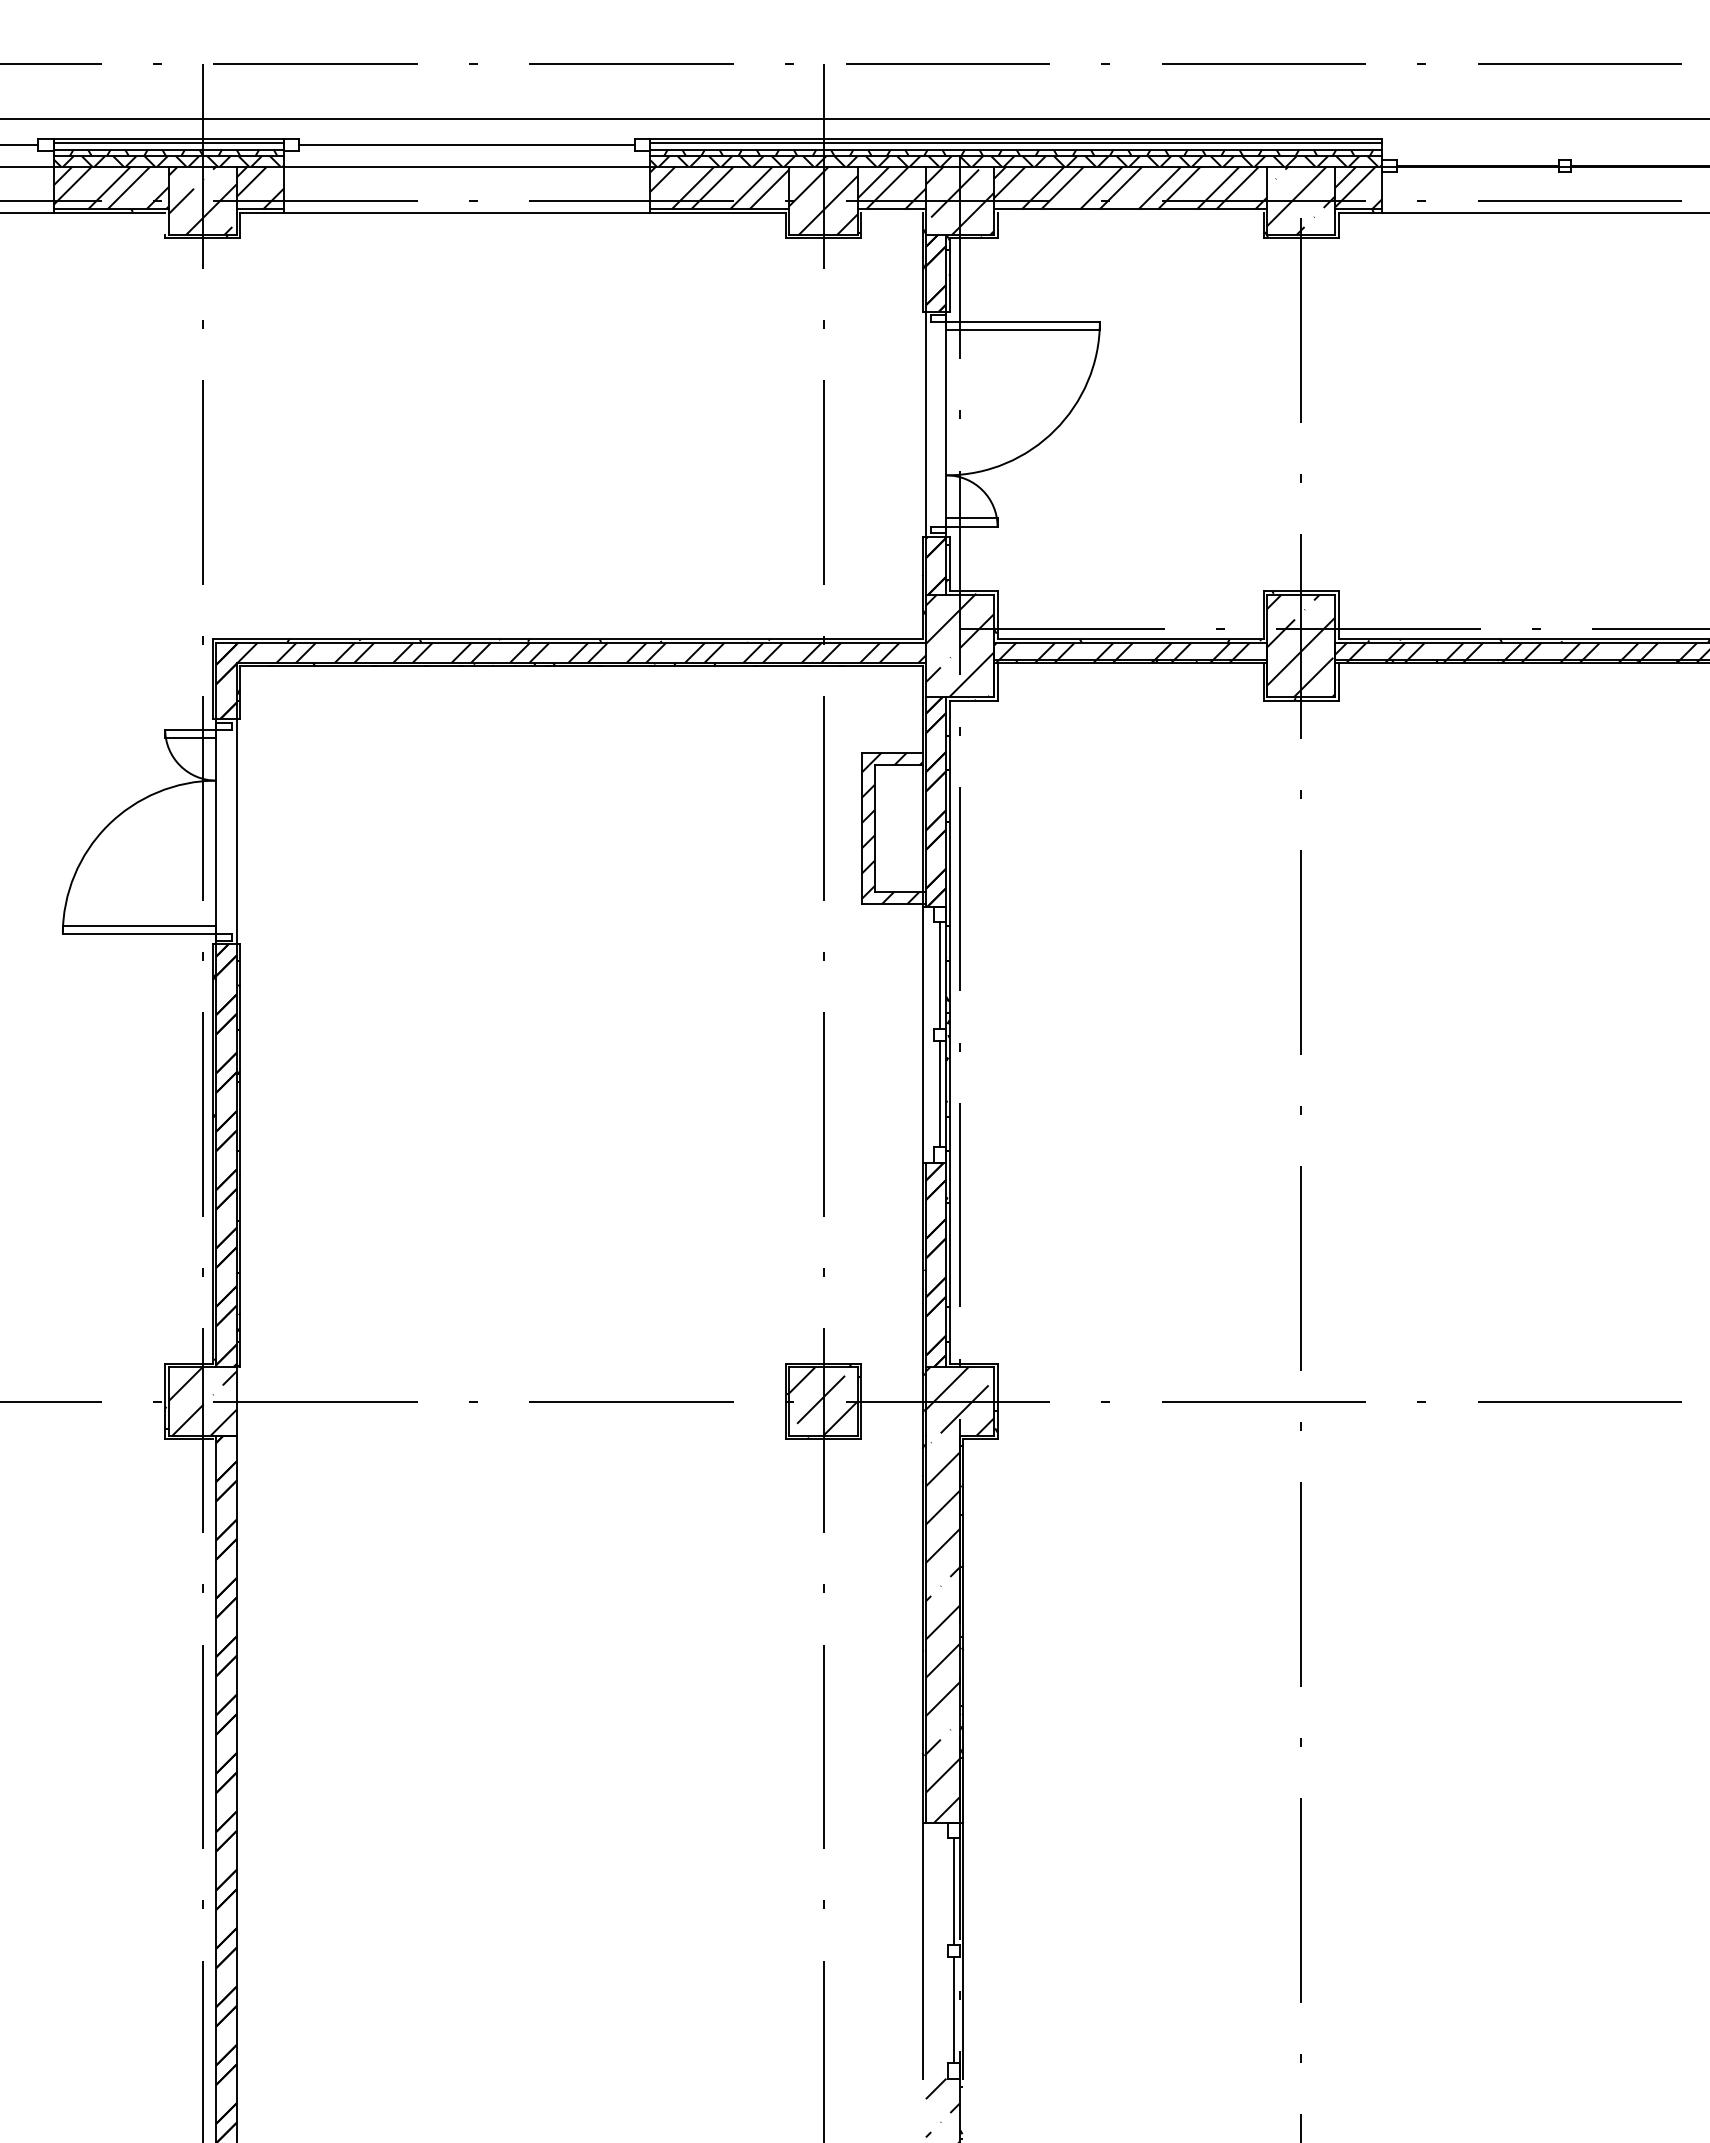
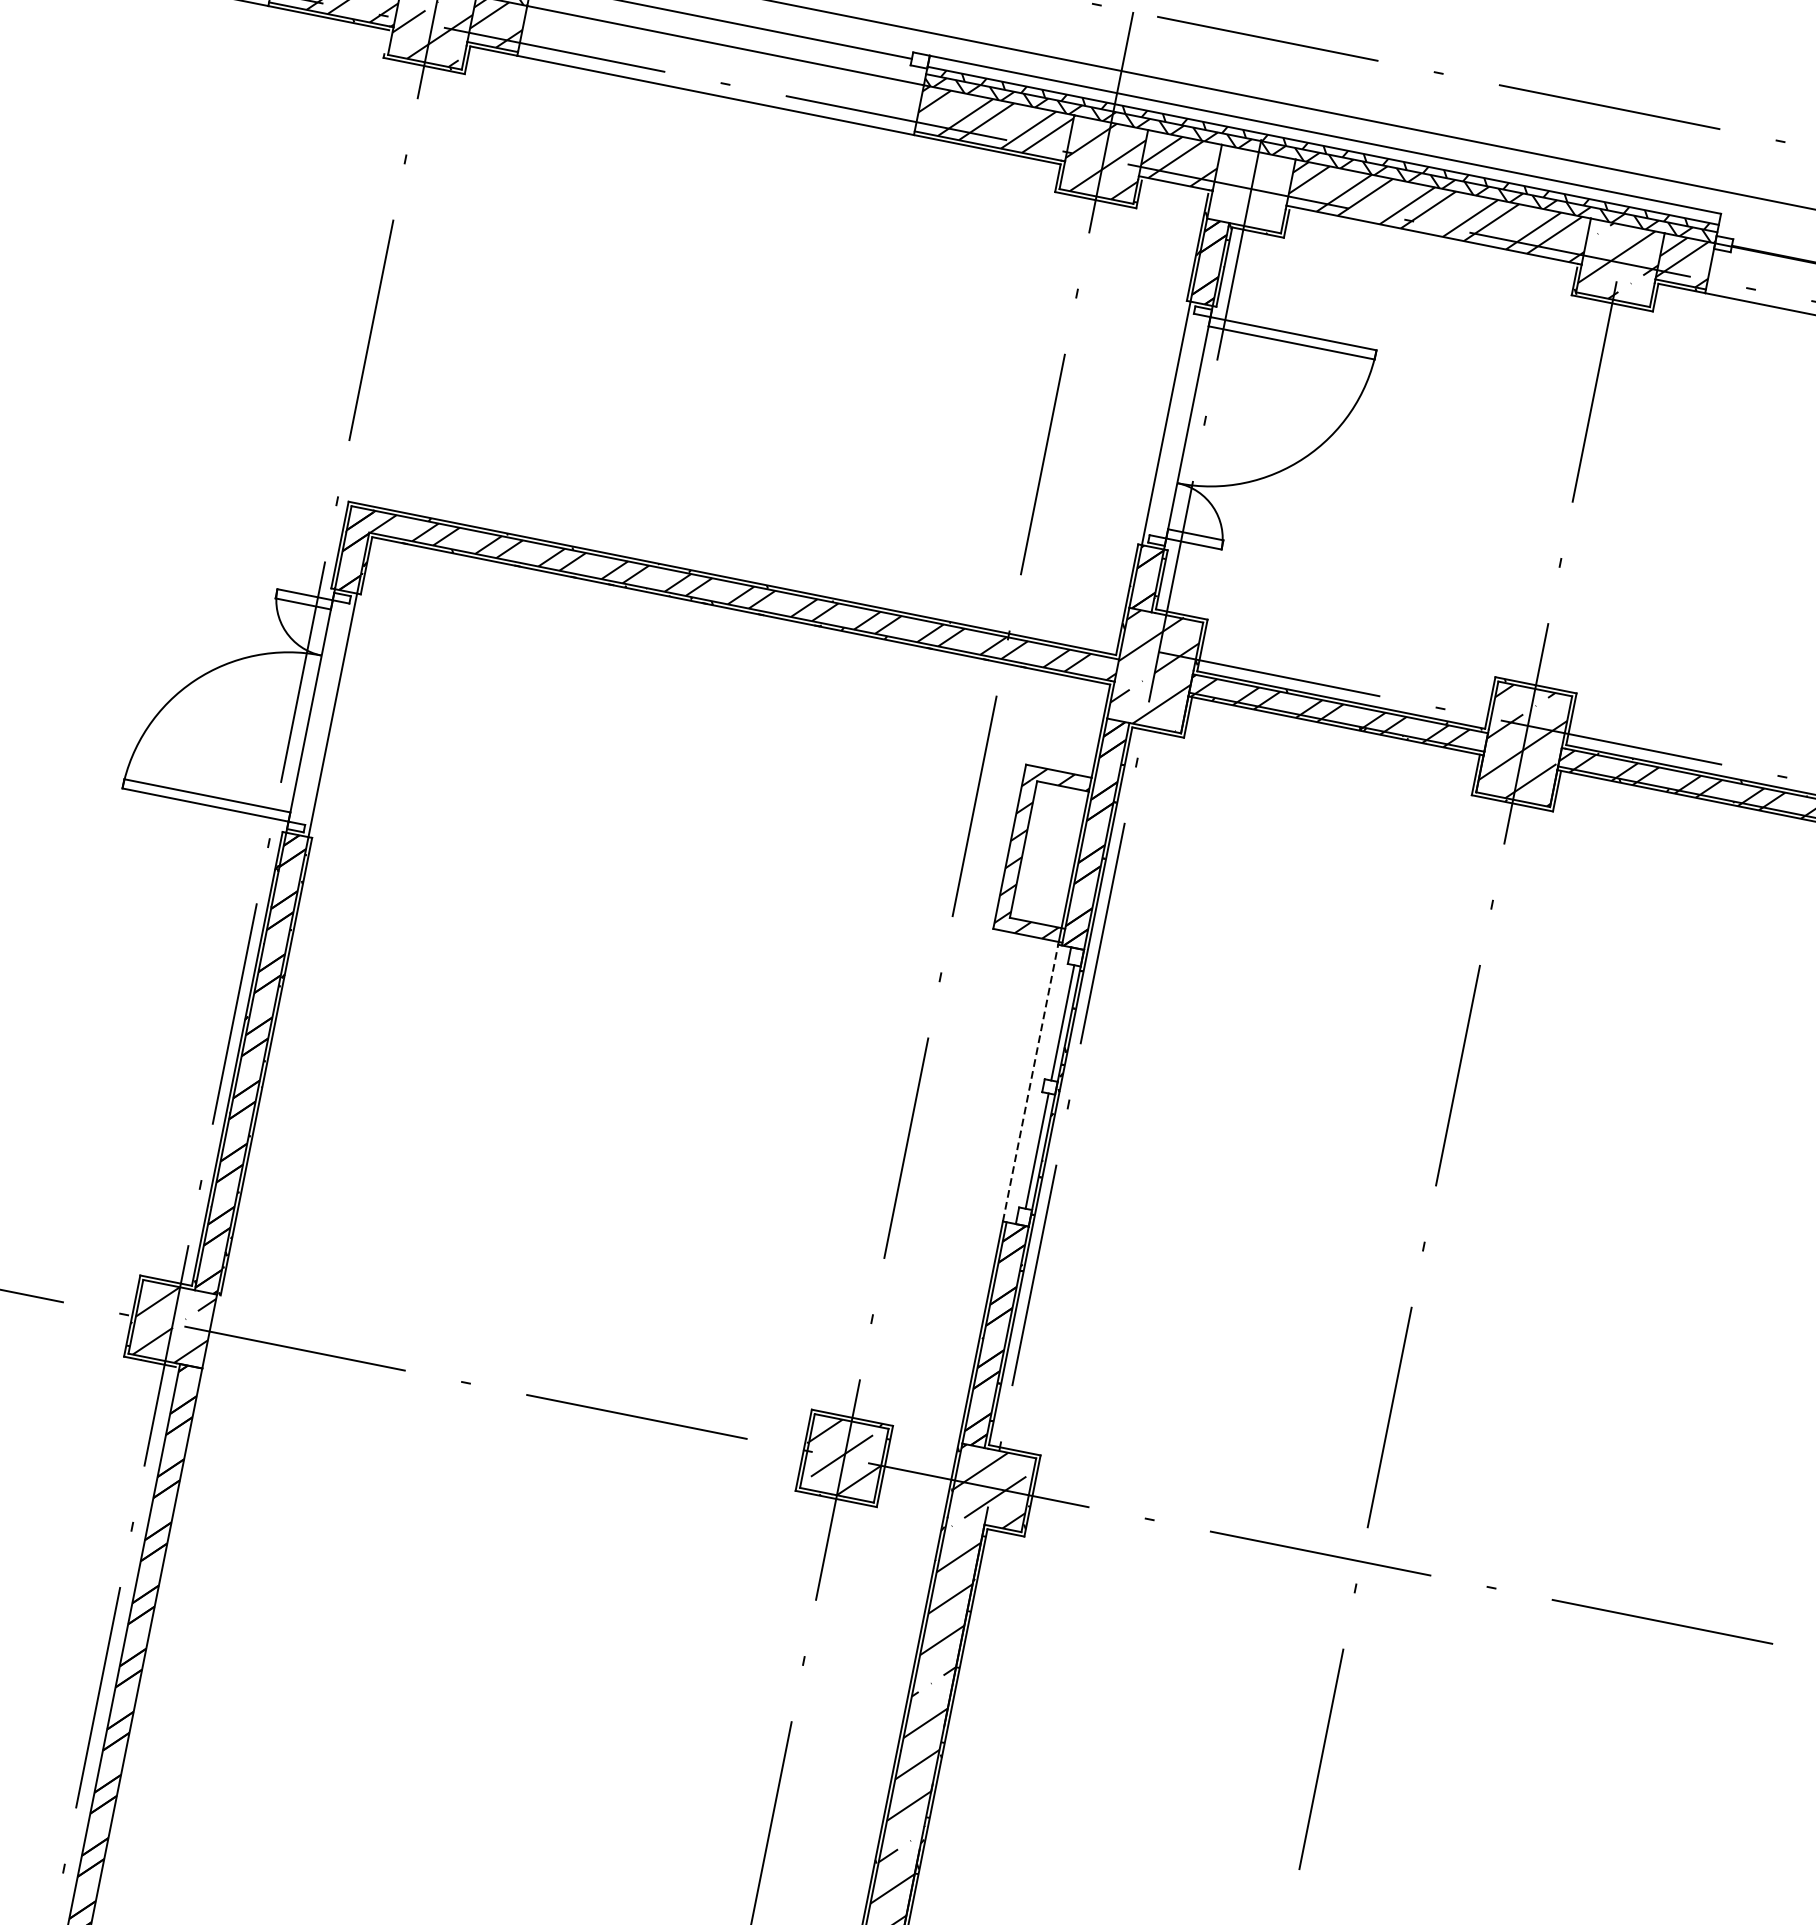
line: (1015, 142) -> (1324, 138), removed
hatch: (959, 200) -> (1250, 188), removed
line: (922, 1034) -> (1030, 1082), solid -> dashed

